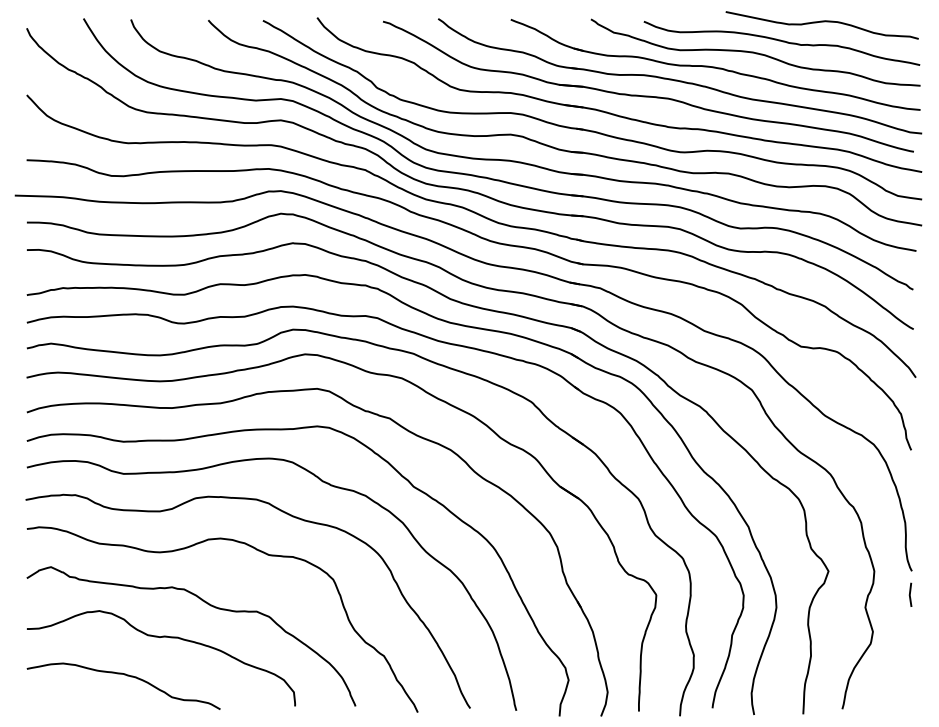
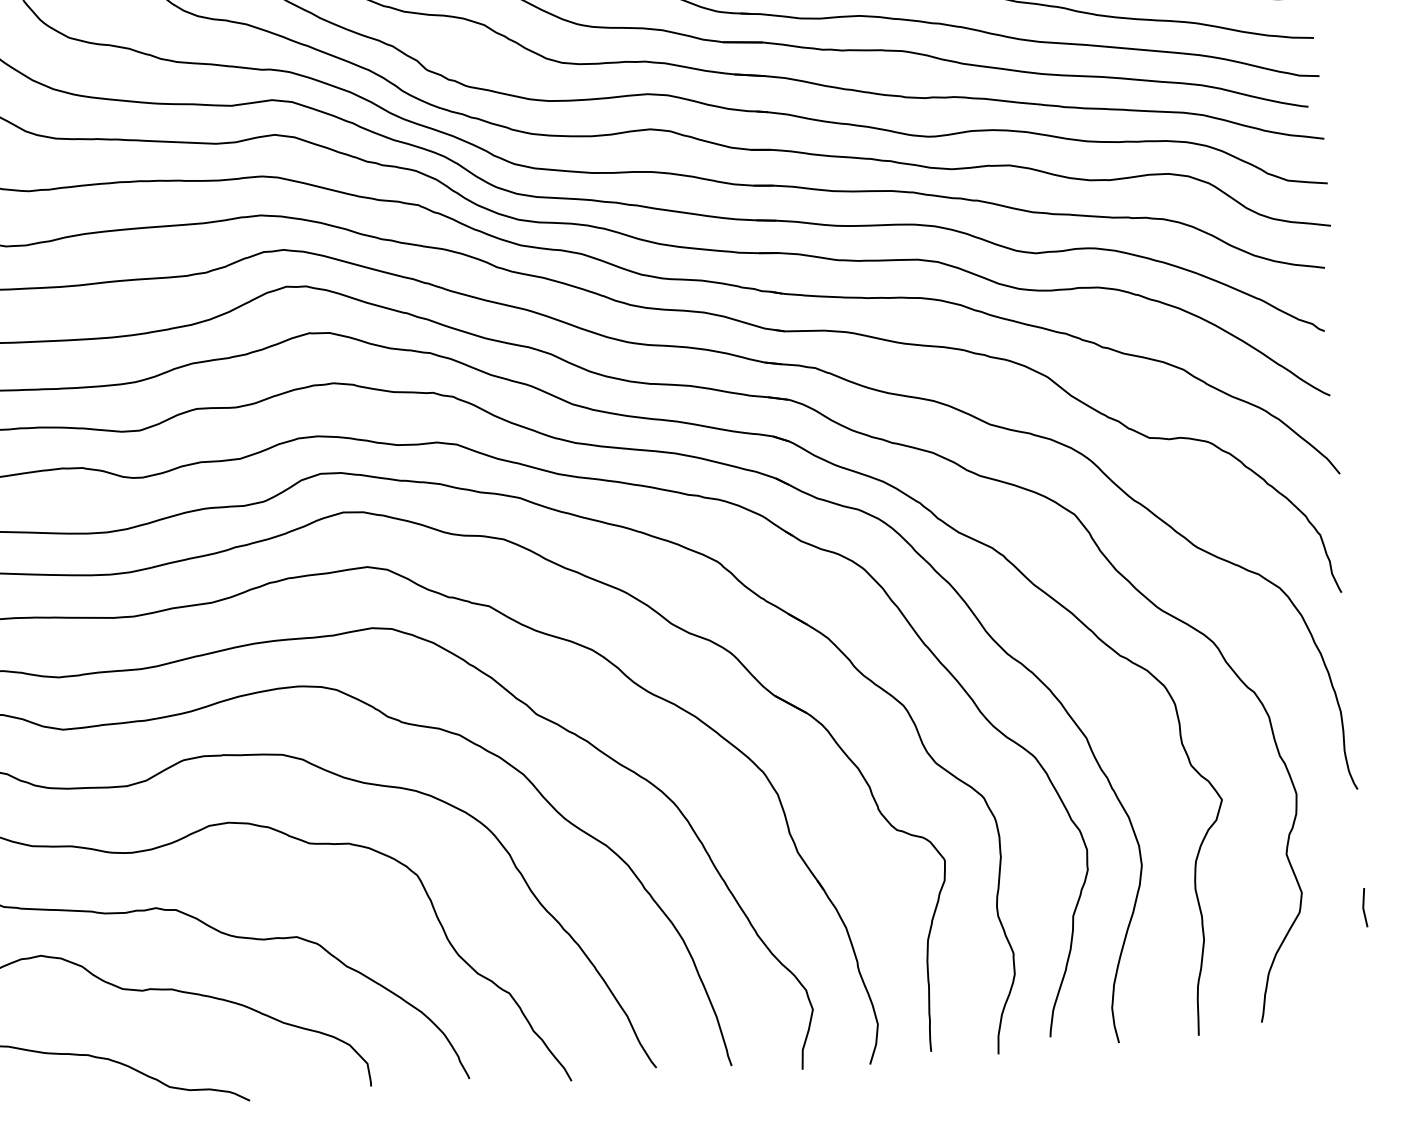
line: (910, 594) -> (1364, 907), moved

